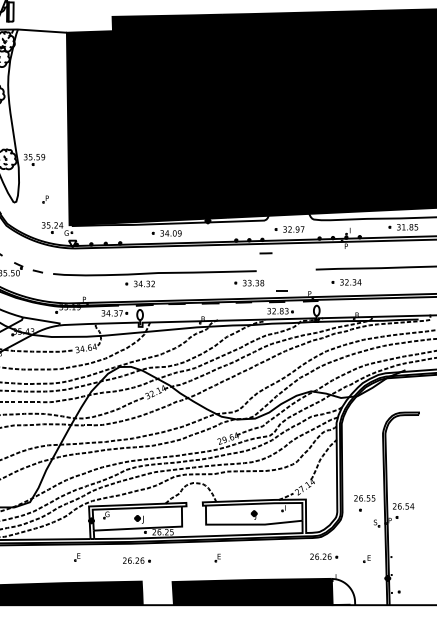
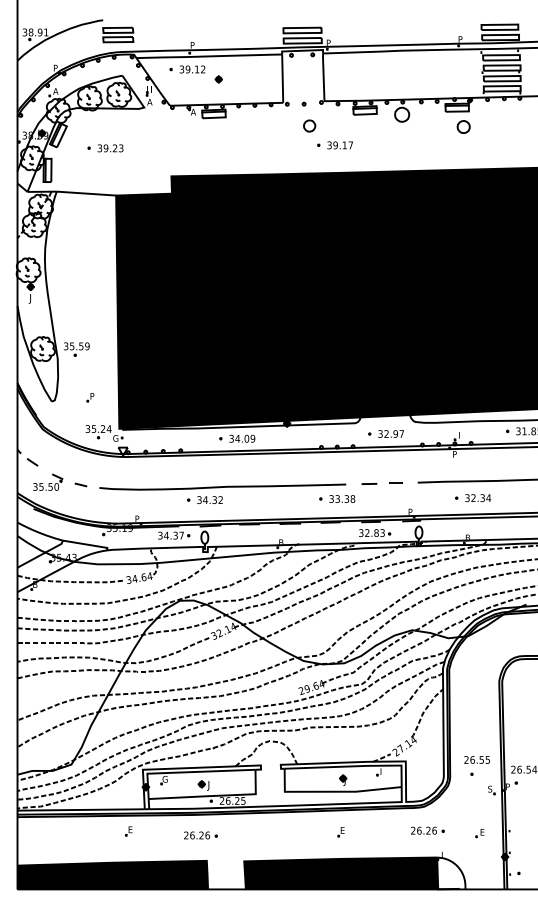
line: (266, 252) -> (369, 483), moved
part: (346, 282) -> (473, 498), moved
line: (281, 290) -> (395, 482), moved
part: (217, 558) -> (340, 832), moved

